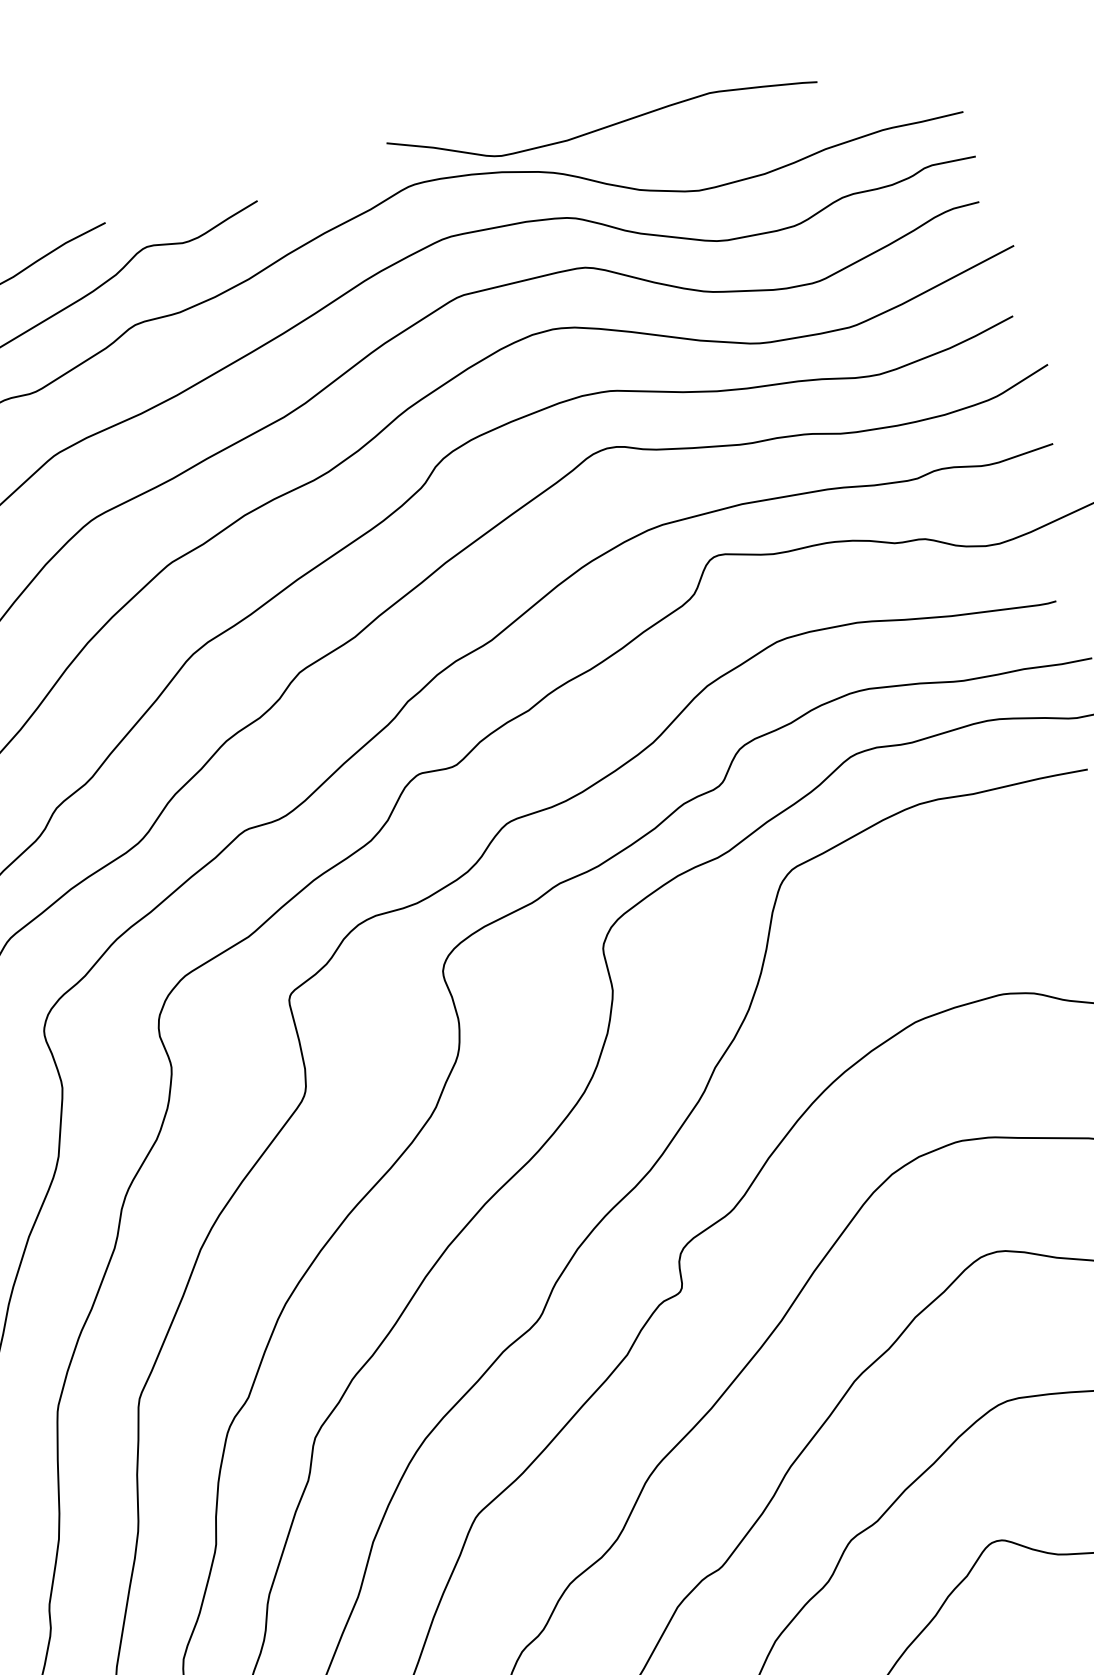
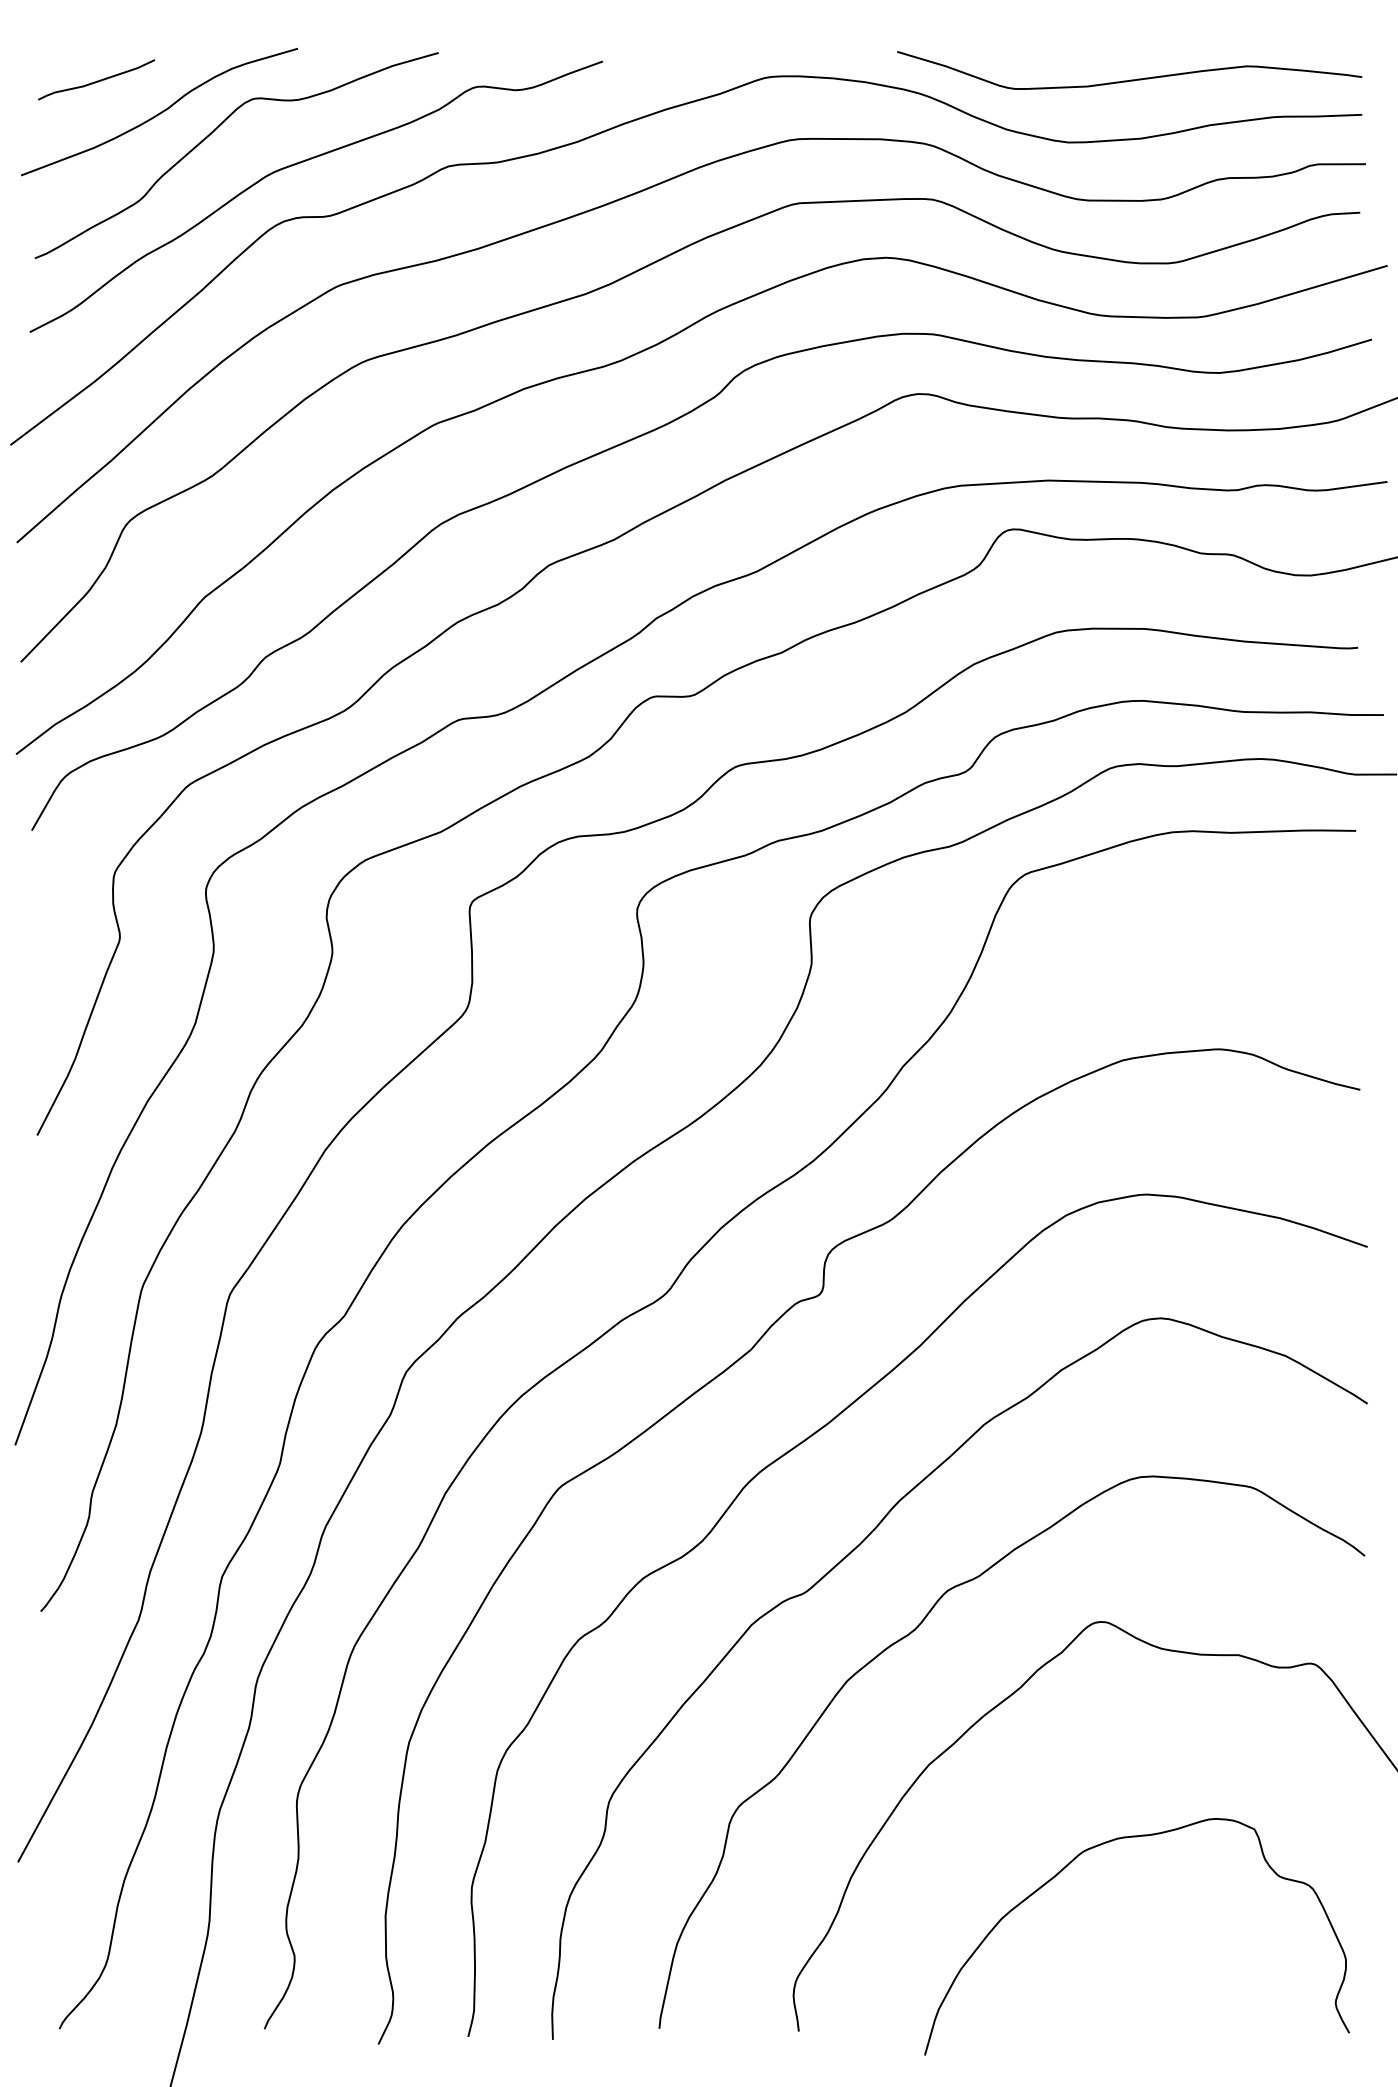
curve: (605, 126) -> (1130, 79), moved

